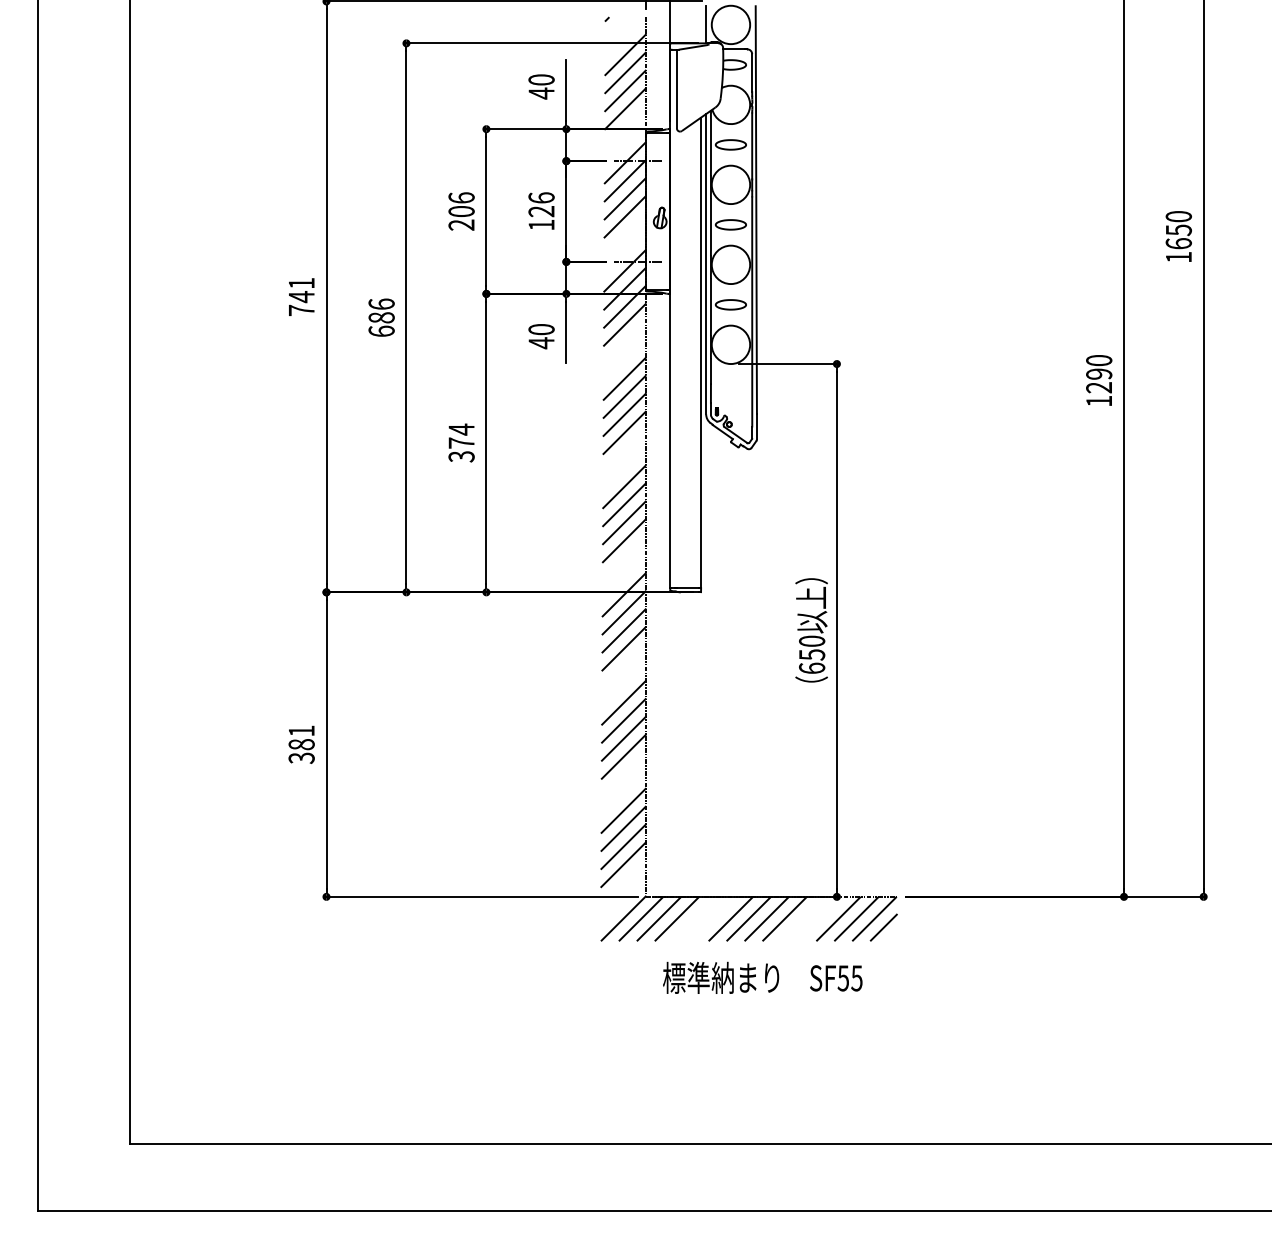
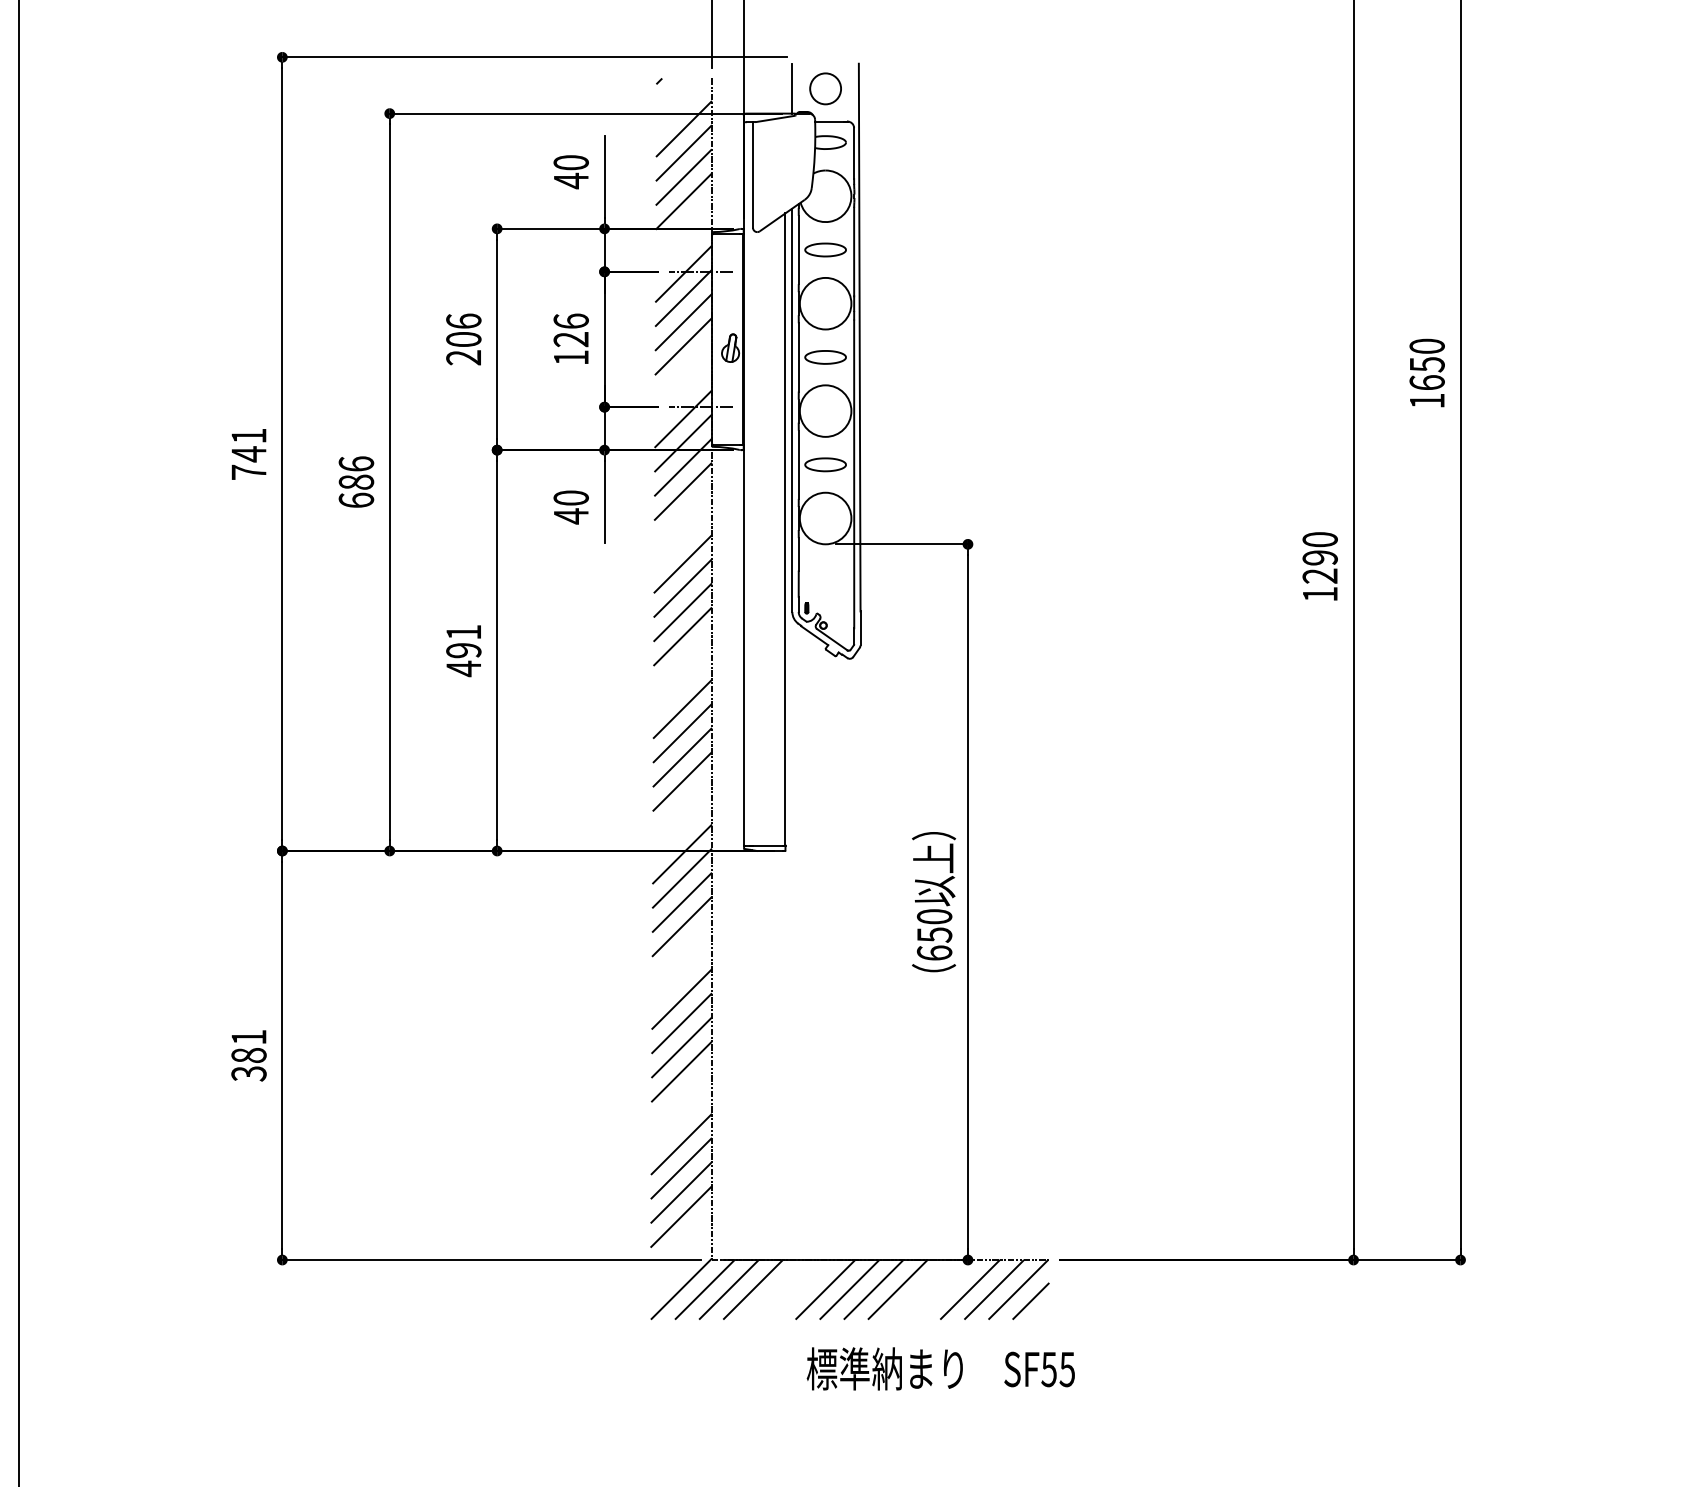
circle: (730, 24) -> (825, 88), size x0.6
text: (461, 442) -> (463, 649), 374 -> 491
text: (762, 977) -> (940, 1368), moved

